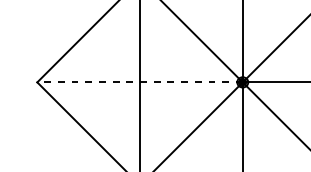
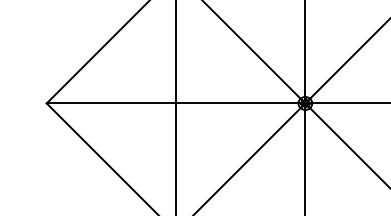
line: (139, 82) -> (175, 103), dashed -> solid

